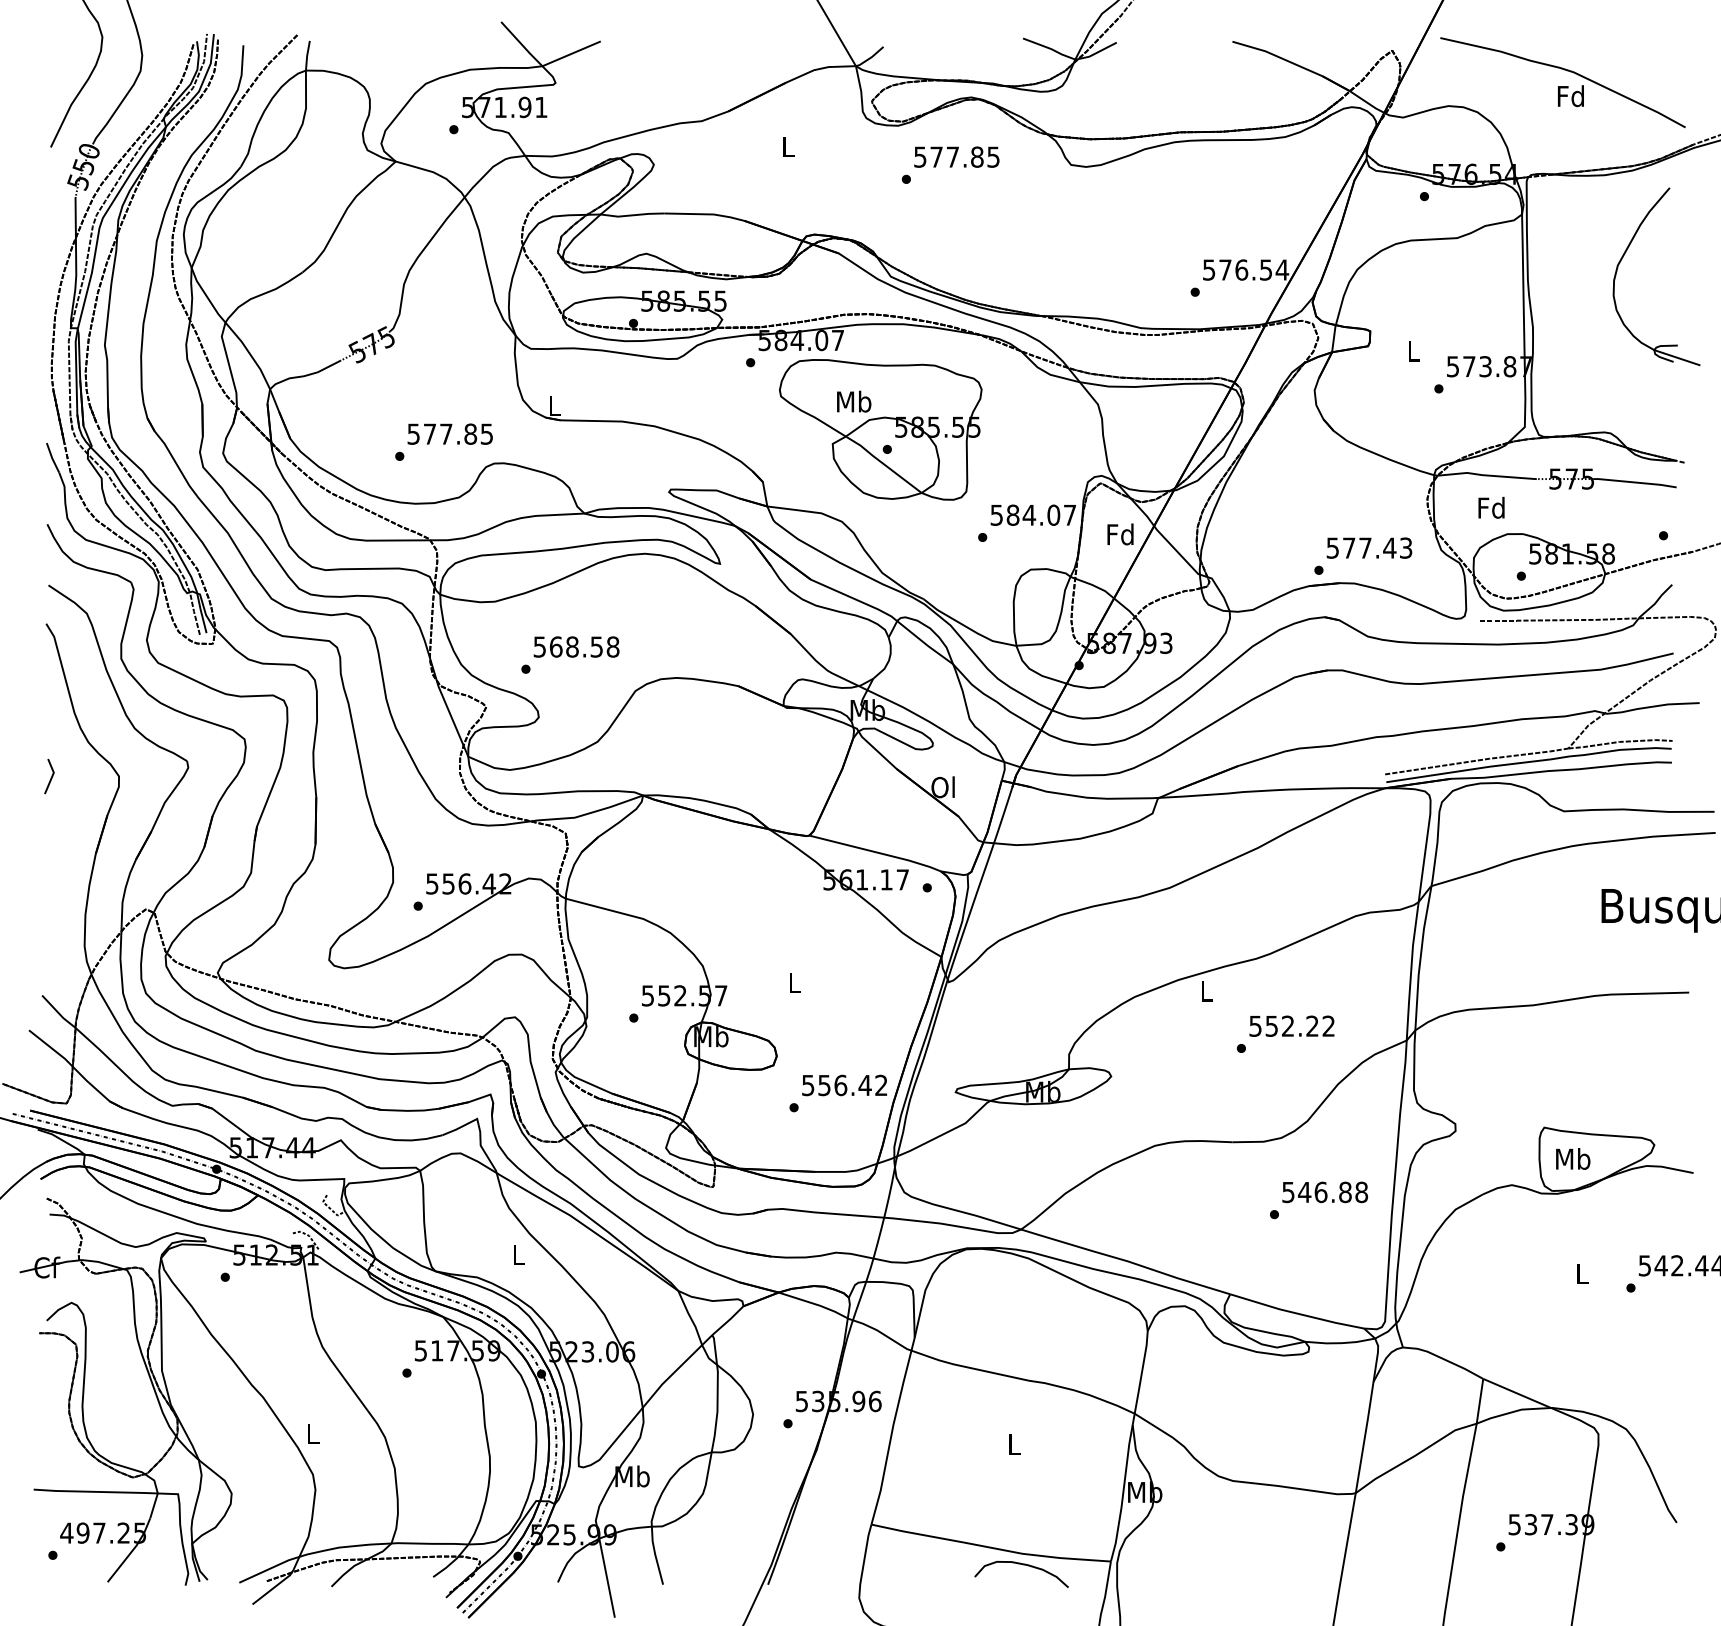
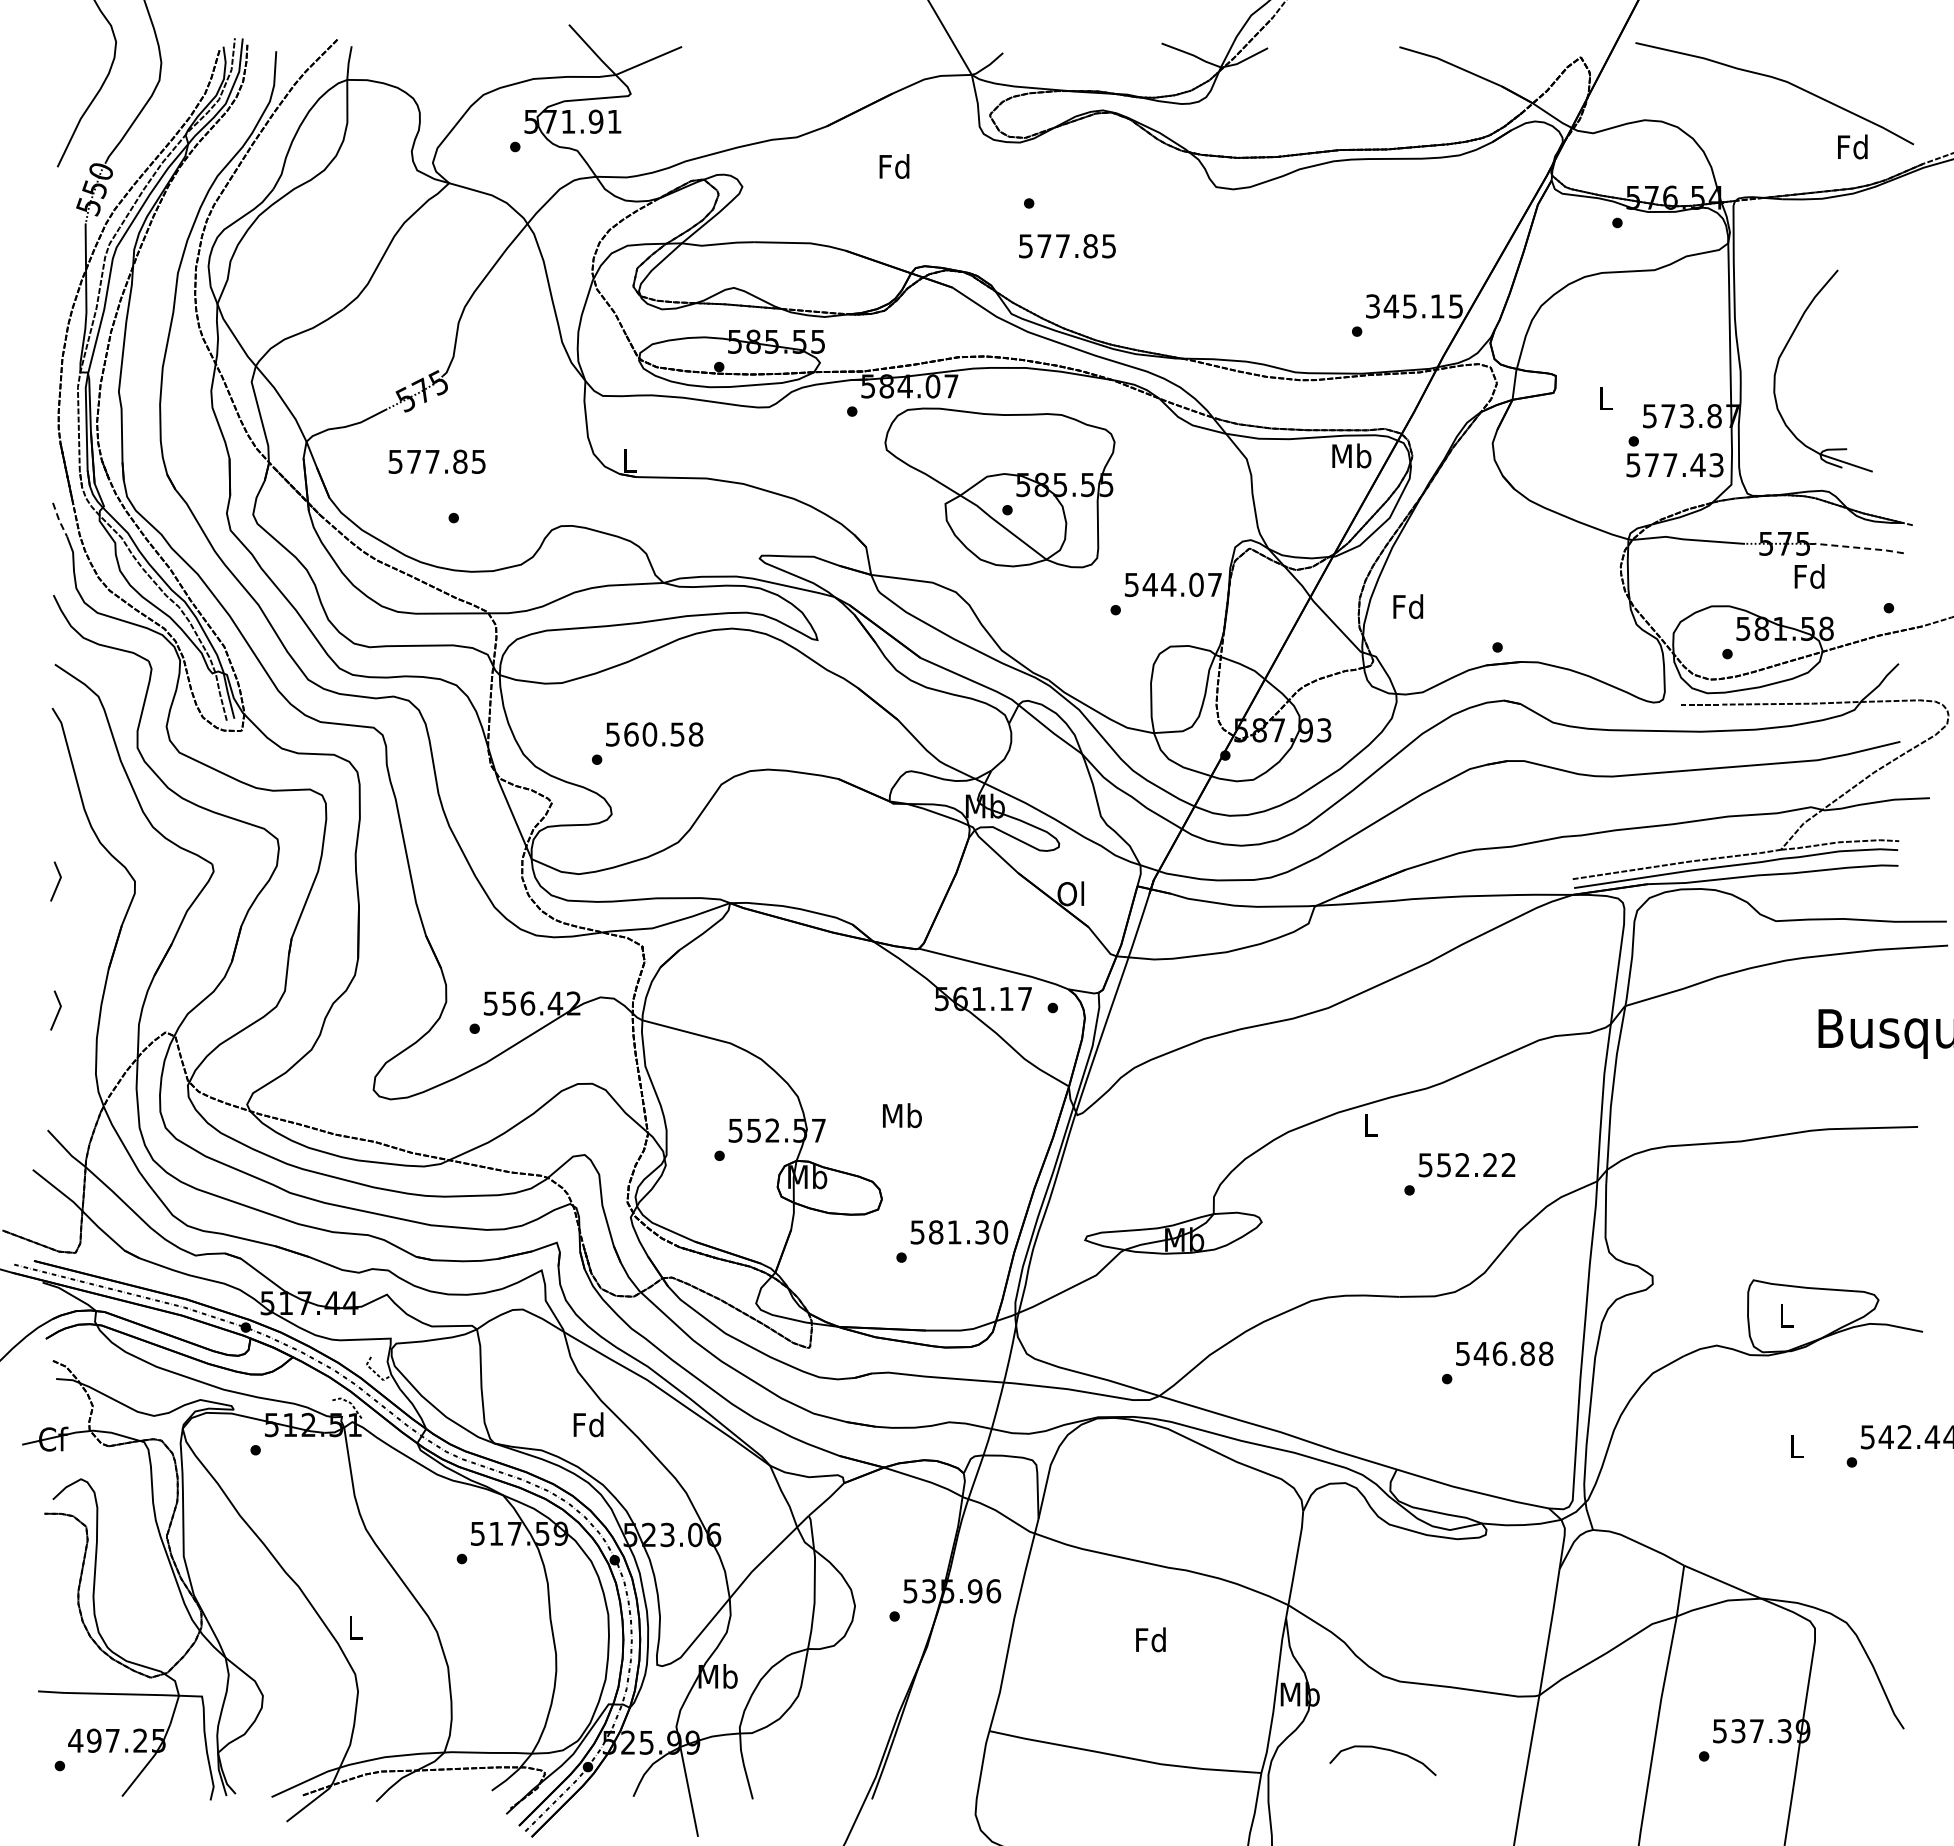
text: (1570, 95) -> (1852, 146), moved
text: (787, 146) -> (894, 166), L -> Fd
text: (956, 157) -> (1067, 246), moved
part: (1624, 256) -> (1786, 347), moved
text: (1245, 270) -> (1414, 306), 576.54 -> 345.15
text: (853, 401) -> (1351, 455), moved
text: (449, 433) -> (436, 461), moved
line: (52, 458) -> (59, 520), solid -> dashed
line: (1634, 482) -> (1856, 547), solid -> dashed
text: (1491, 507) -> (1809, 576), moved
text: (1012, 514) -> (1149, 584), 584.07 -> 544.07
text: (1120, 534) -> (1408, 606), moved
text: (1369, 548) -> (1674, 465), moved
text: (572, 647) -> (649, 734), 568.58 -> 560.58
line: (50, 890) -> (57, 1011), added
text: (794, 982) -> (902, 1115), L -> Mb
text: (853, 1085) -> (968, 1232), 556.42 -> 581.30
text: (1573, 1158) -> (1786, 1315), Mb -> L
text: (518, 1254) -> (588, 1424), L -> Fd
text: (1013, 1443) -> (1150, 1639), L -> Fd
curve: (1023, 1565) -> (1385, 1750), moved

